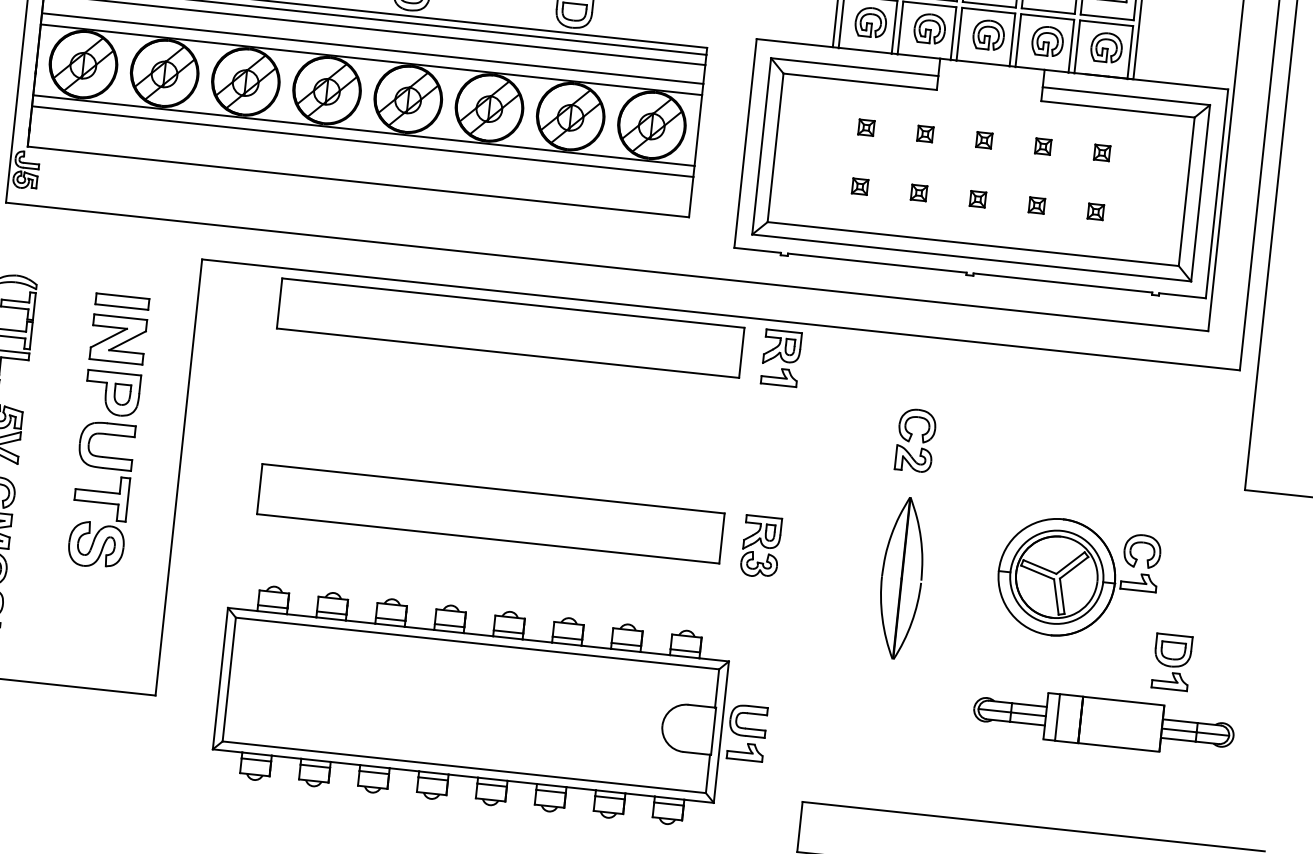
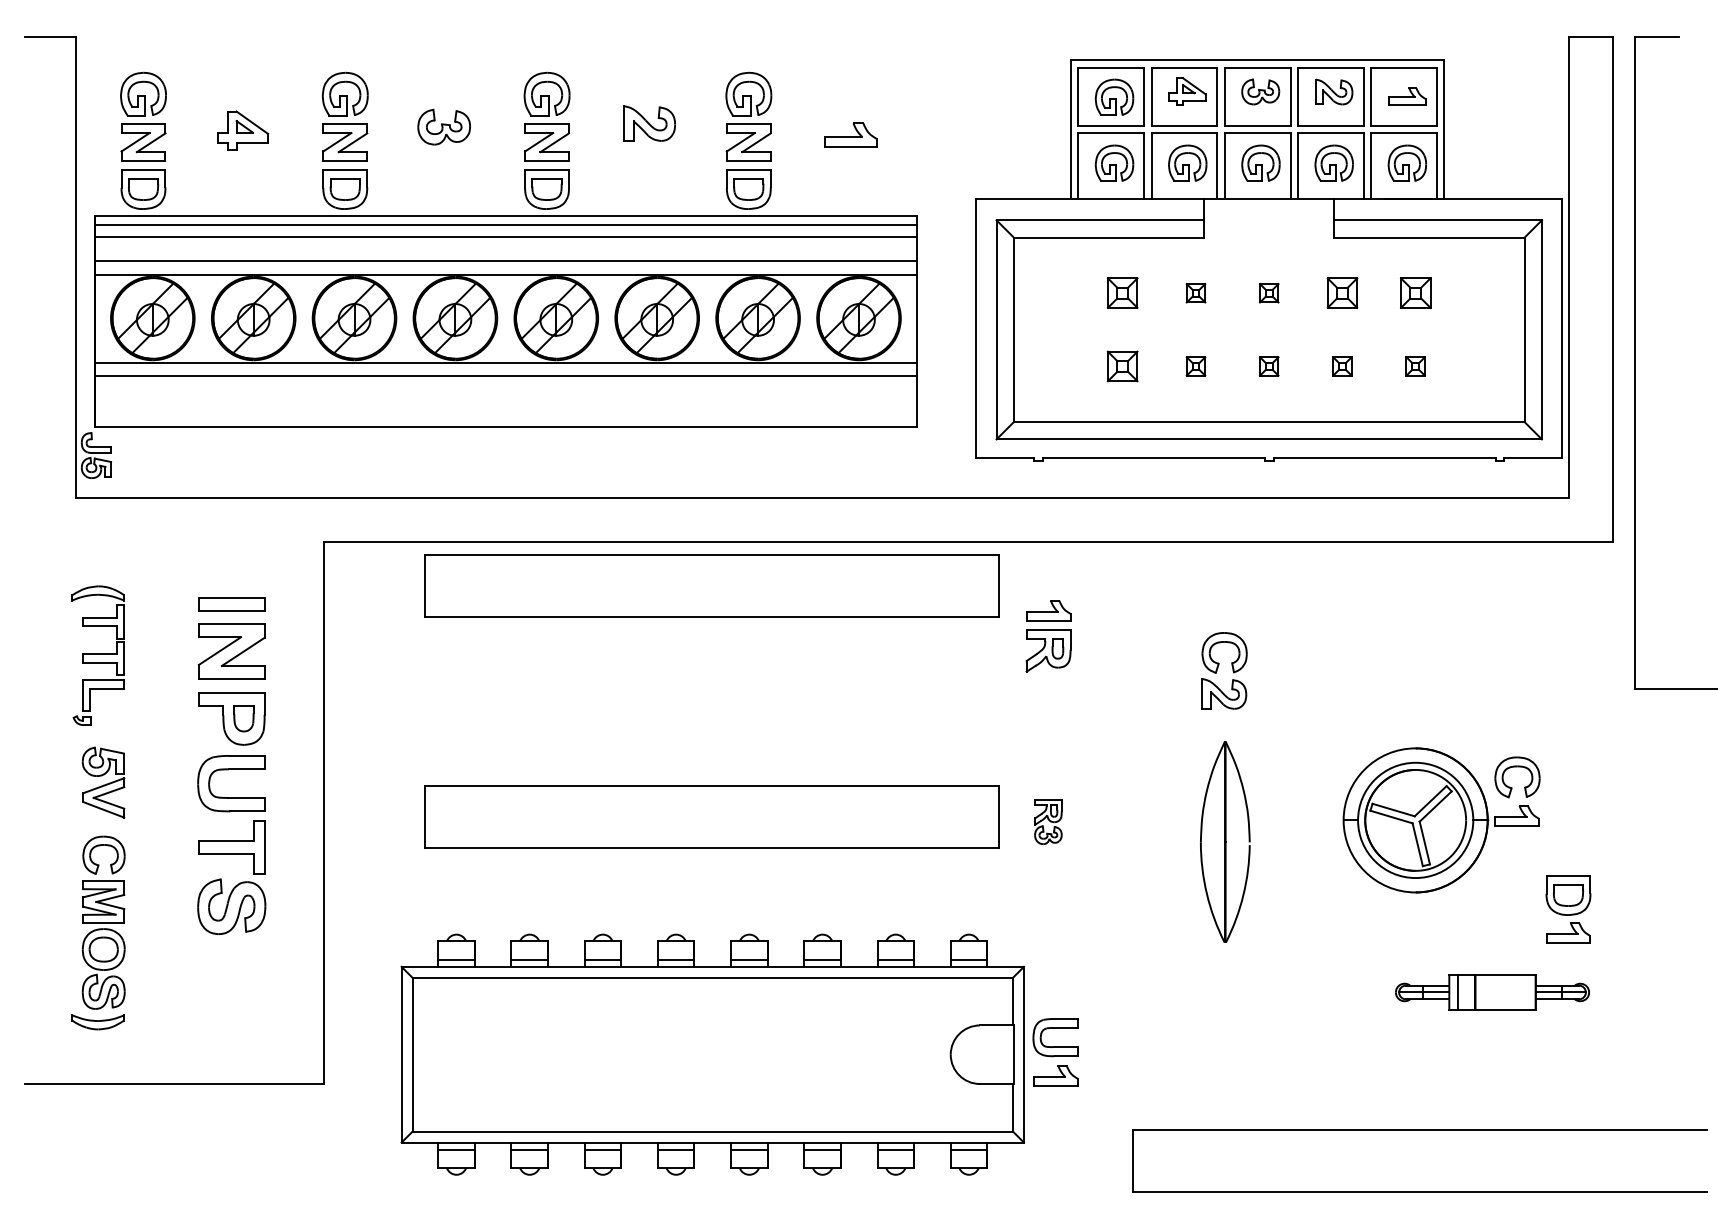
part: (866, 127) -> (1122, 293), size x1.6
part: (1043, 146) -> (1342, 293), size x1.6
part: (1102, 153) -> (1415, 293), size x1.6
part: (859, 186) -> (1122, 366), size x1.6
part: (782, 347) -> (1048, 650), moved
part: (761, 546) -> (1048, 821), size x0.6
part: (1103, 722) -> (1492, 992), size x0.6

